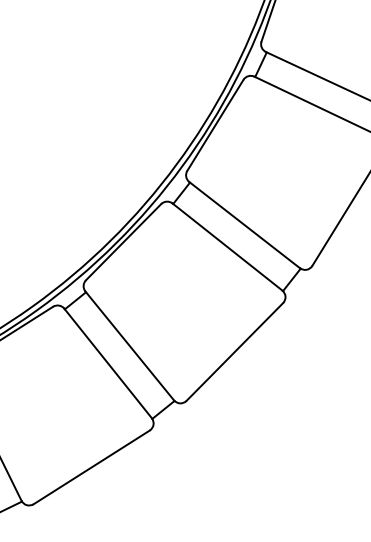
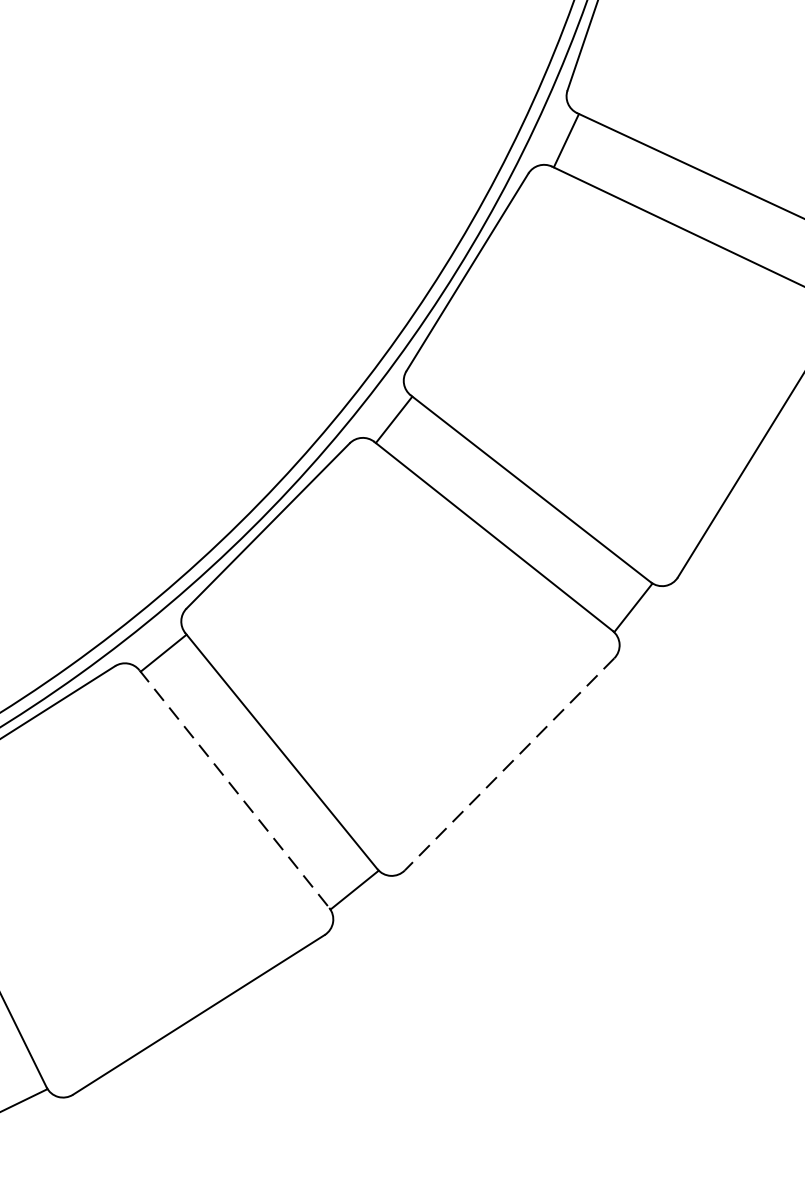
line: (234, 352) -> (508, 765), solid -> dashed
line: (108, 363) -> (235, 789), solid -> dashed

